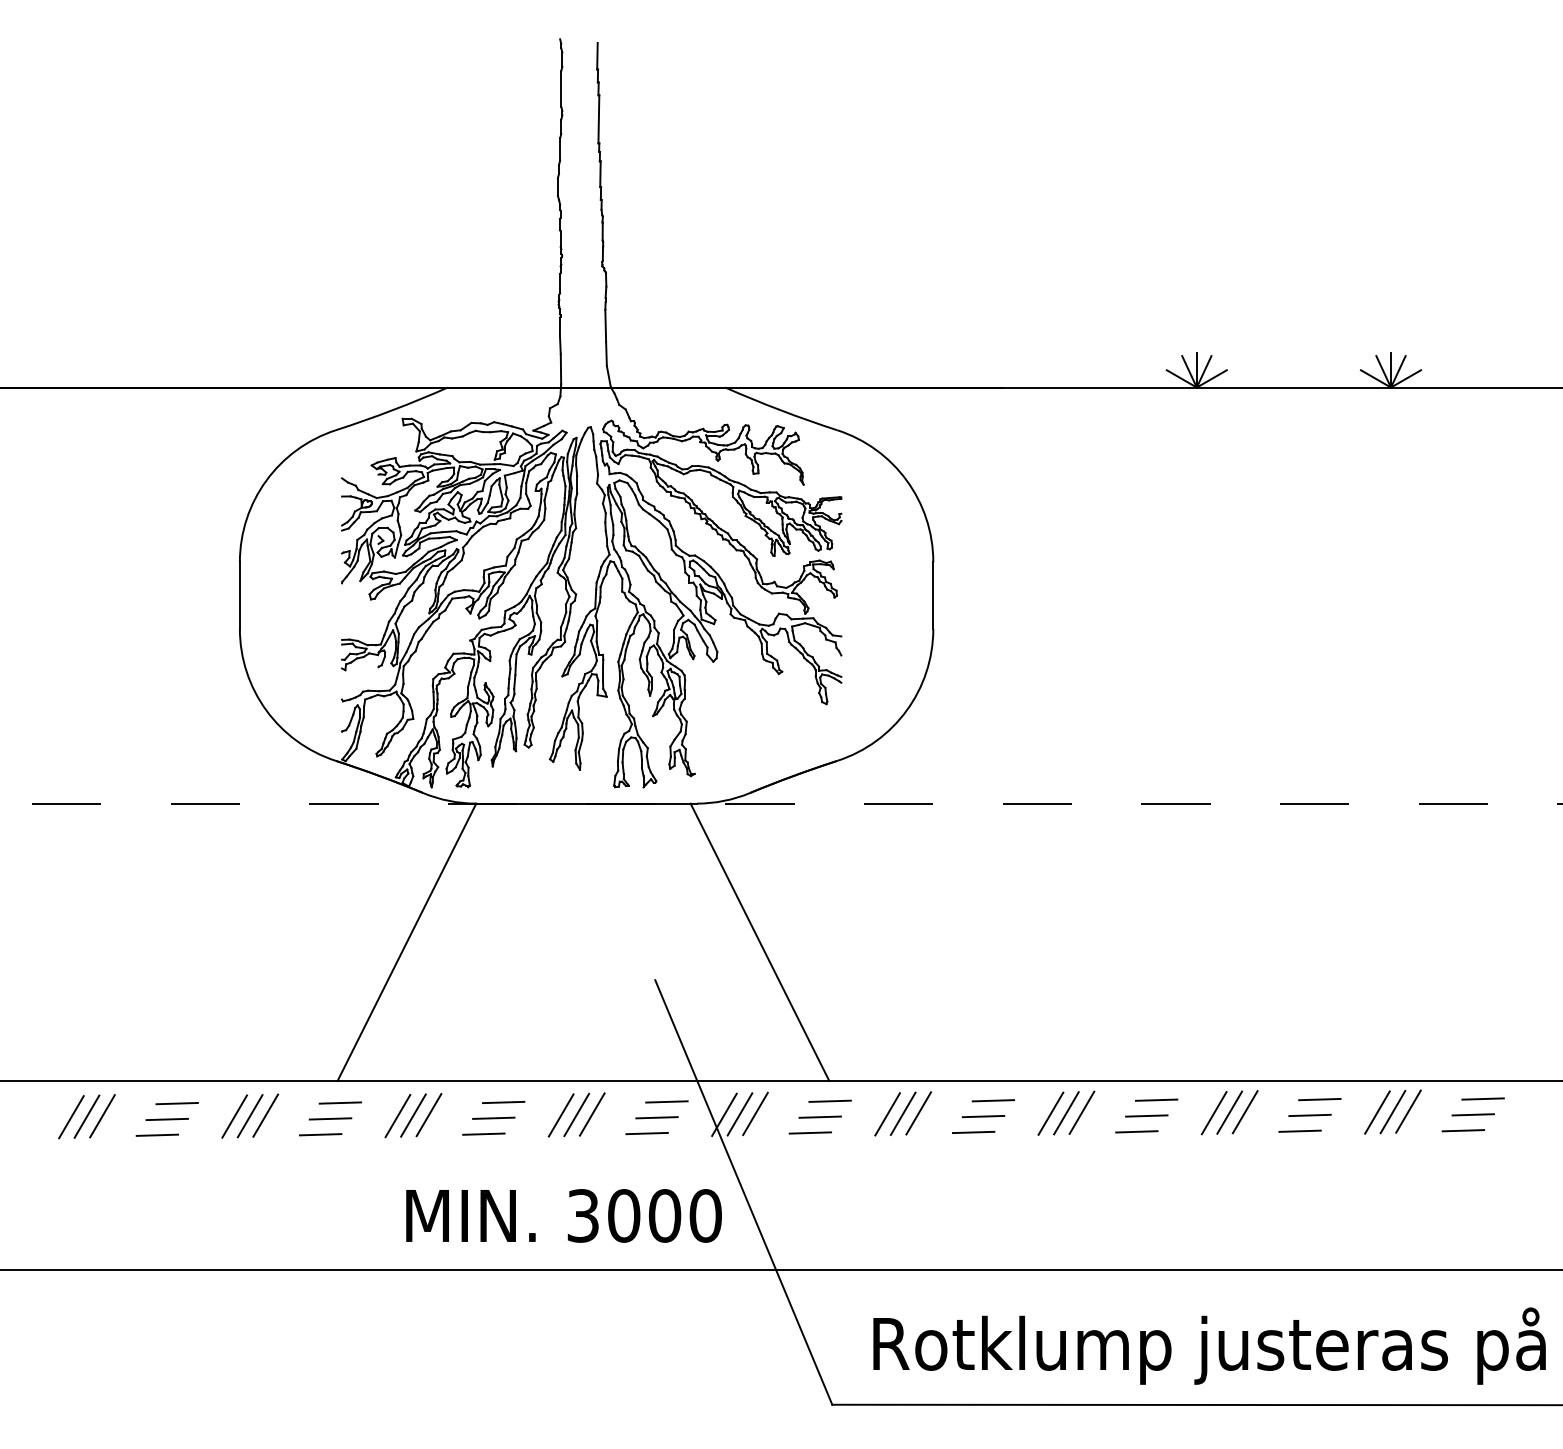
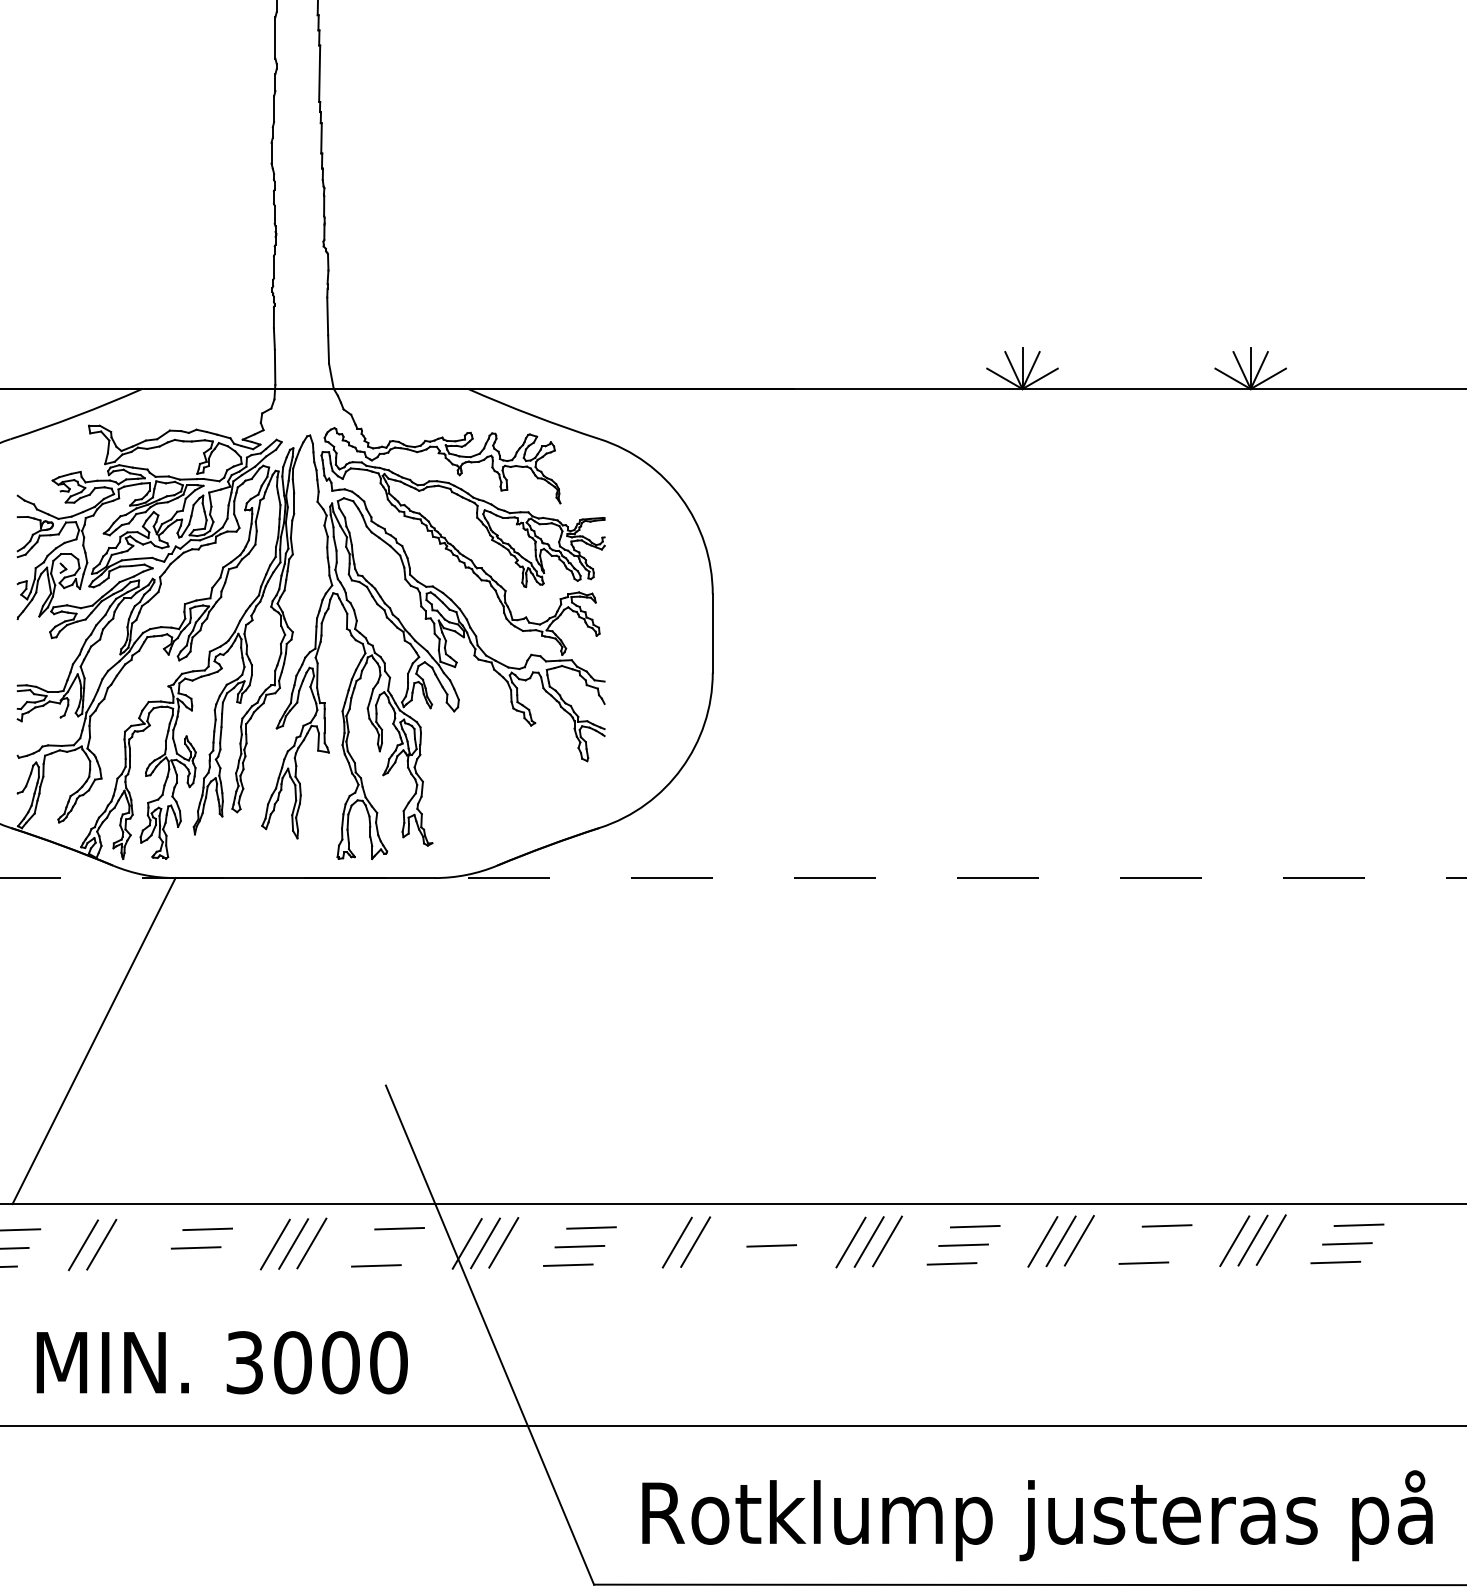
line: (759, 941) -> (508, 1040), removed
line: (993, 1100) -> (783, 1227), removed
line: (887, 1114) -> (658, 1243), removed
line: (428, 1115) -> (119, 1244), removed
line: (1309, 1115) -> (1154, 1244), removed
line: (656, 1117) -> (387, 1247), removed
line: (973, 1132) -> (759, 1264), removed
line: (483, 1133) -> (184, 1265), removed
text: (563, 1215) -> (221, 1362), moved

